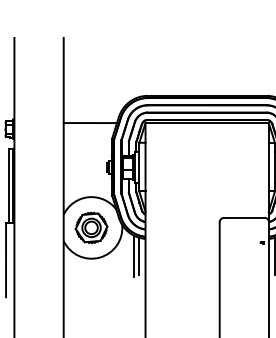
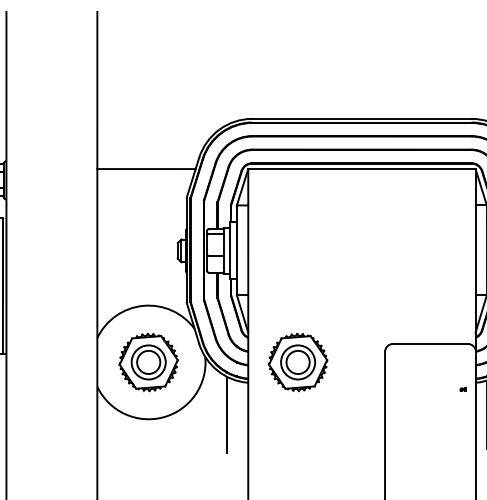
part: (172, 227) -> (297, 361), added
line: (139, 255) -> (237, 413), removed

